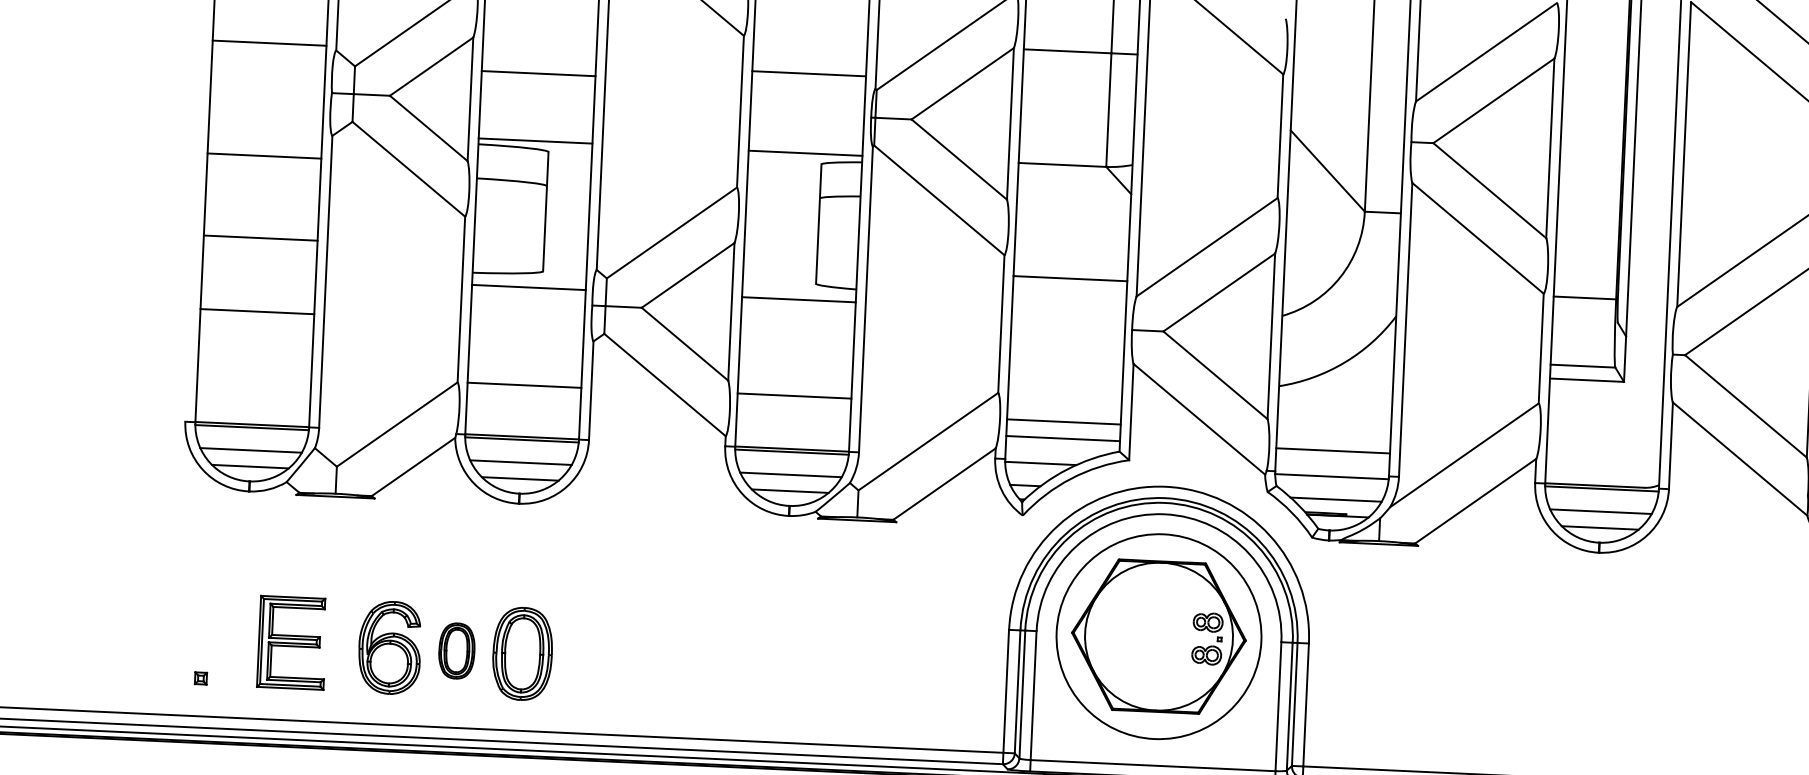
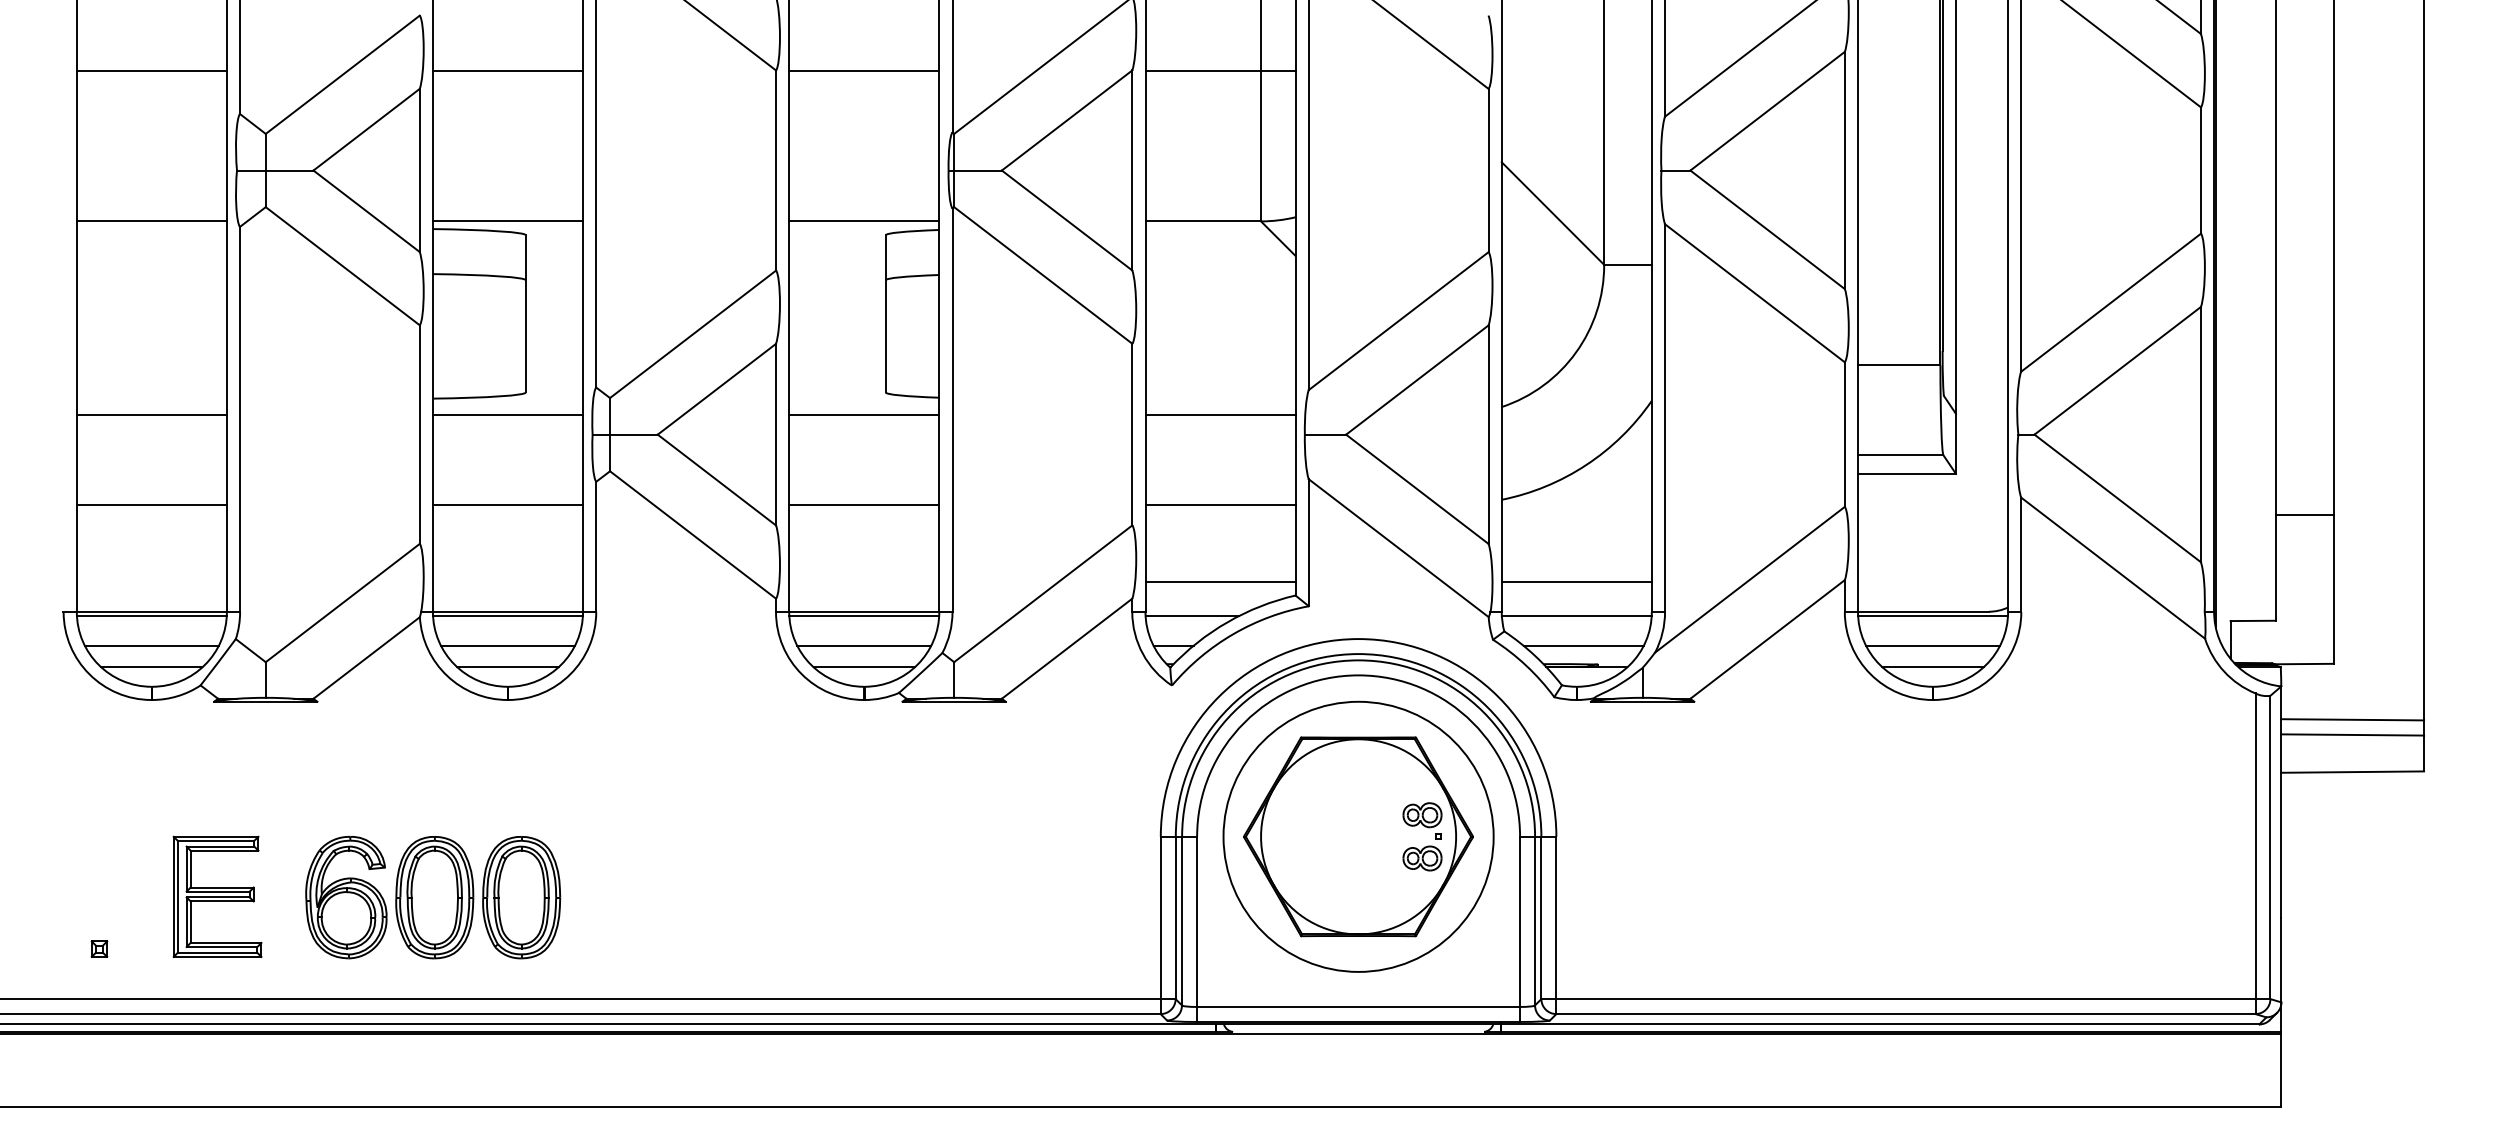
line: (269, 43) -> (151, 71), moved
line: (538, 73) -> (507, 71), moved
line: (809, 73) -> (864, 71), moved
line: (264, 156) -> (151, 221), moved
line: (260, 237) -> (151, 414), moved
line: (1070, 278) -> (1220, 414), moved
line: (257, 311) -> (151, 504), moved
line: (524, 385) -> (507, 504), moved
line: (794, 395) -> (864, 504), moved
line: (1063, 421) -> (1220, 504), moved
part: (456, 650) -> (434, 897), size x1.67

